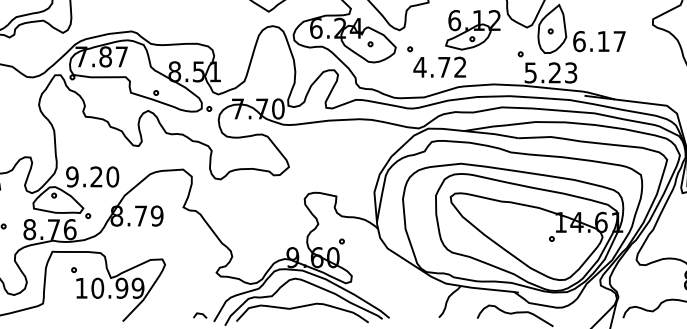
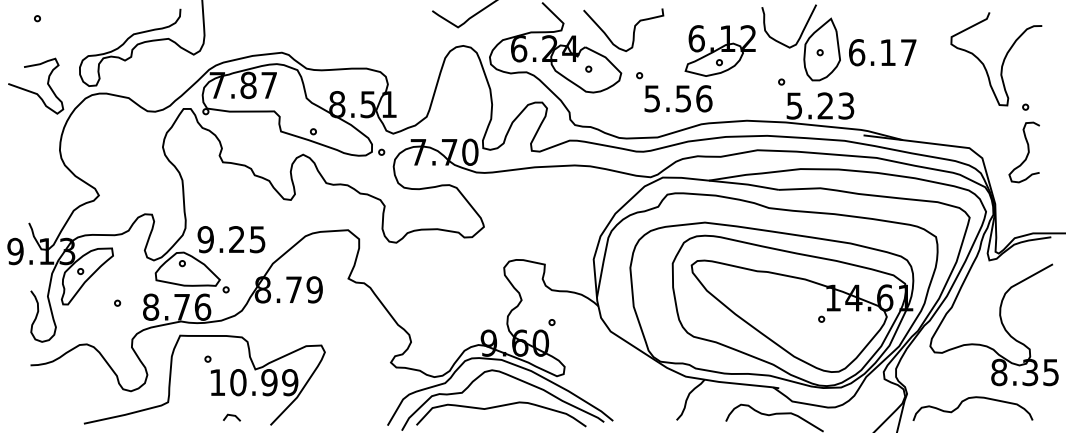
text: (599, 41) -> (882, 52), moved
text: (439, 67) -> (677, 98), 4.72 -> 5.56
text: (112, 176) -> (257, 239), 9.20 -> 9.25
line: (199, 314) -> (231, 416), moved

